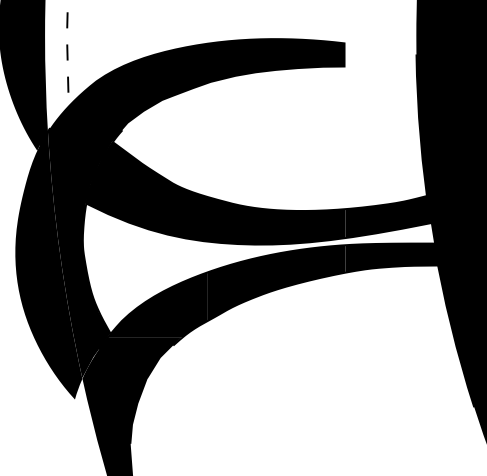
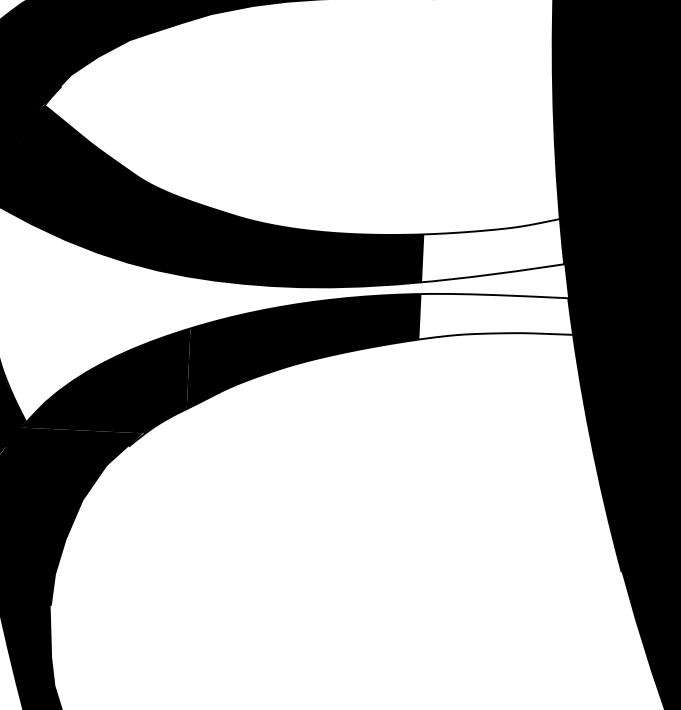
fill: (387, 217) -> (493, 251), removed
fill: (391, 257) -> (496, 317), removed

